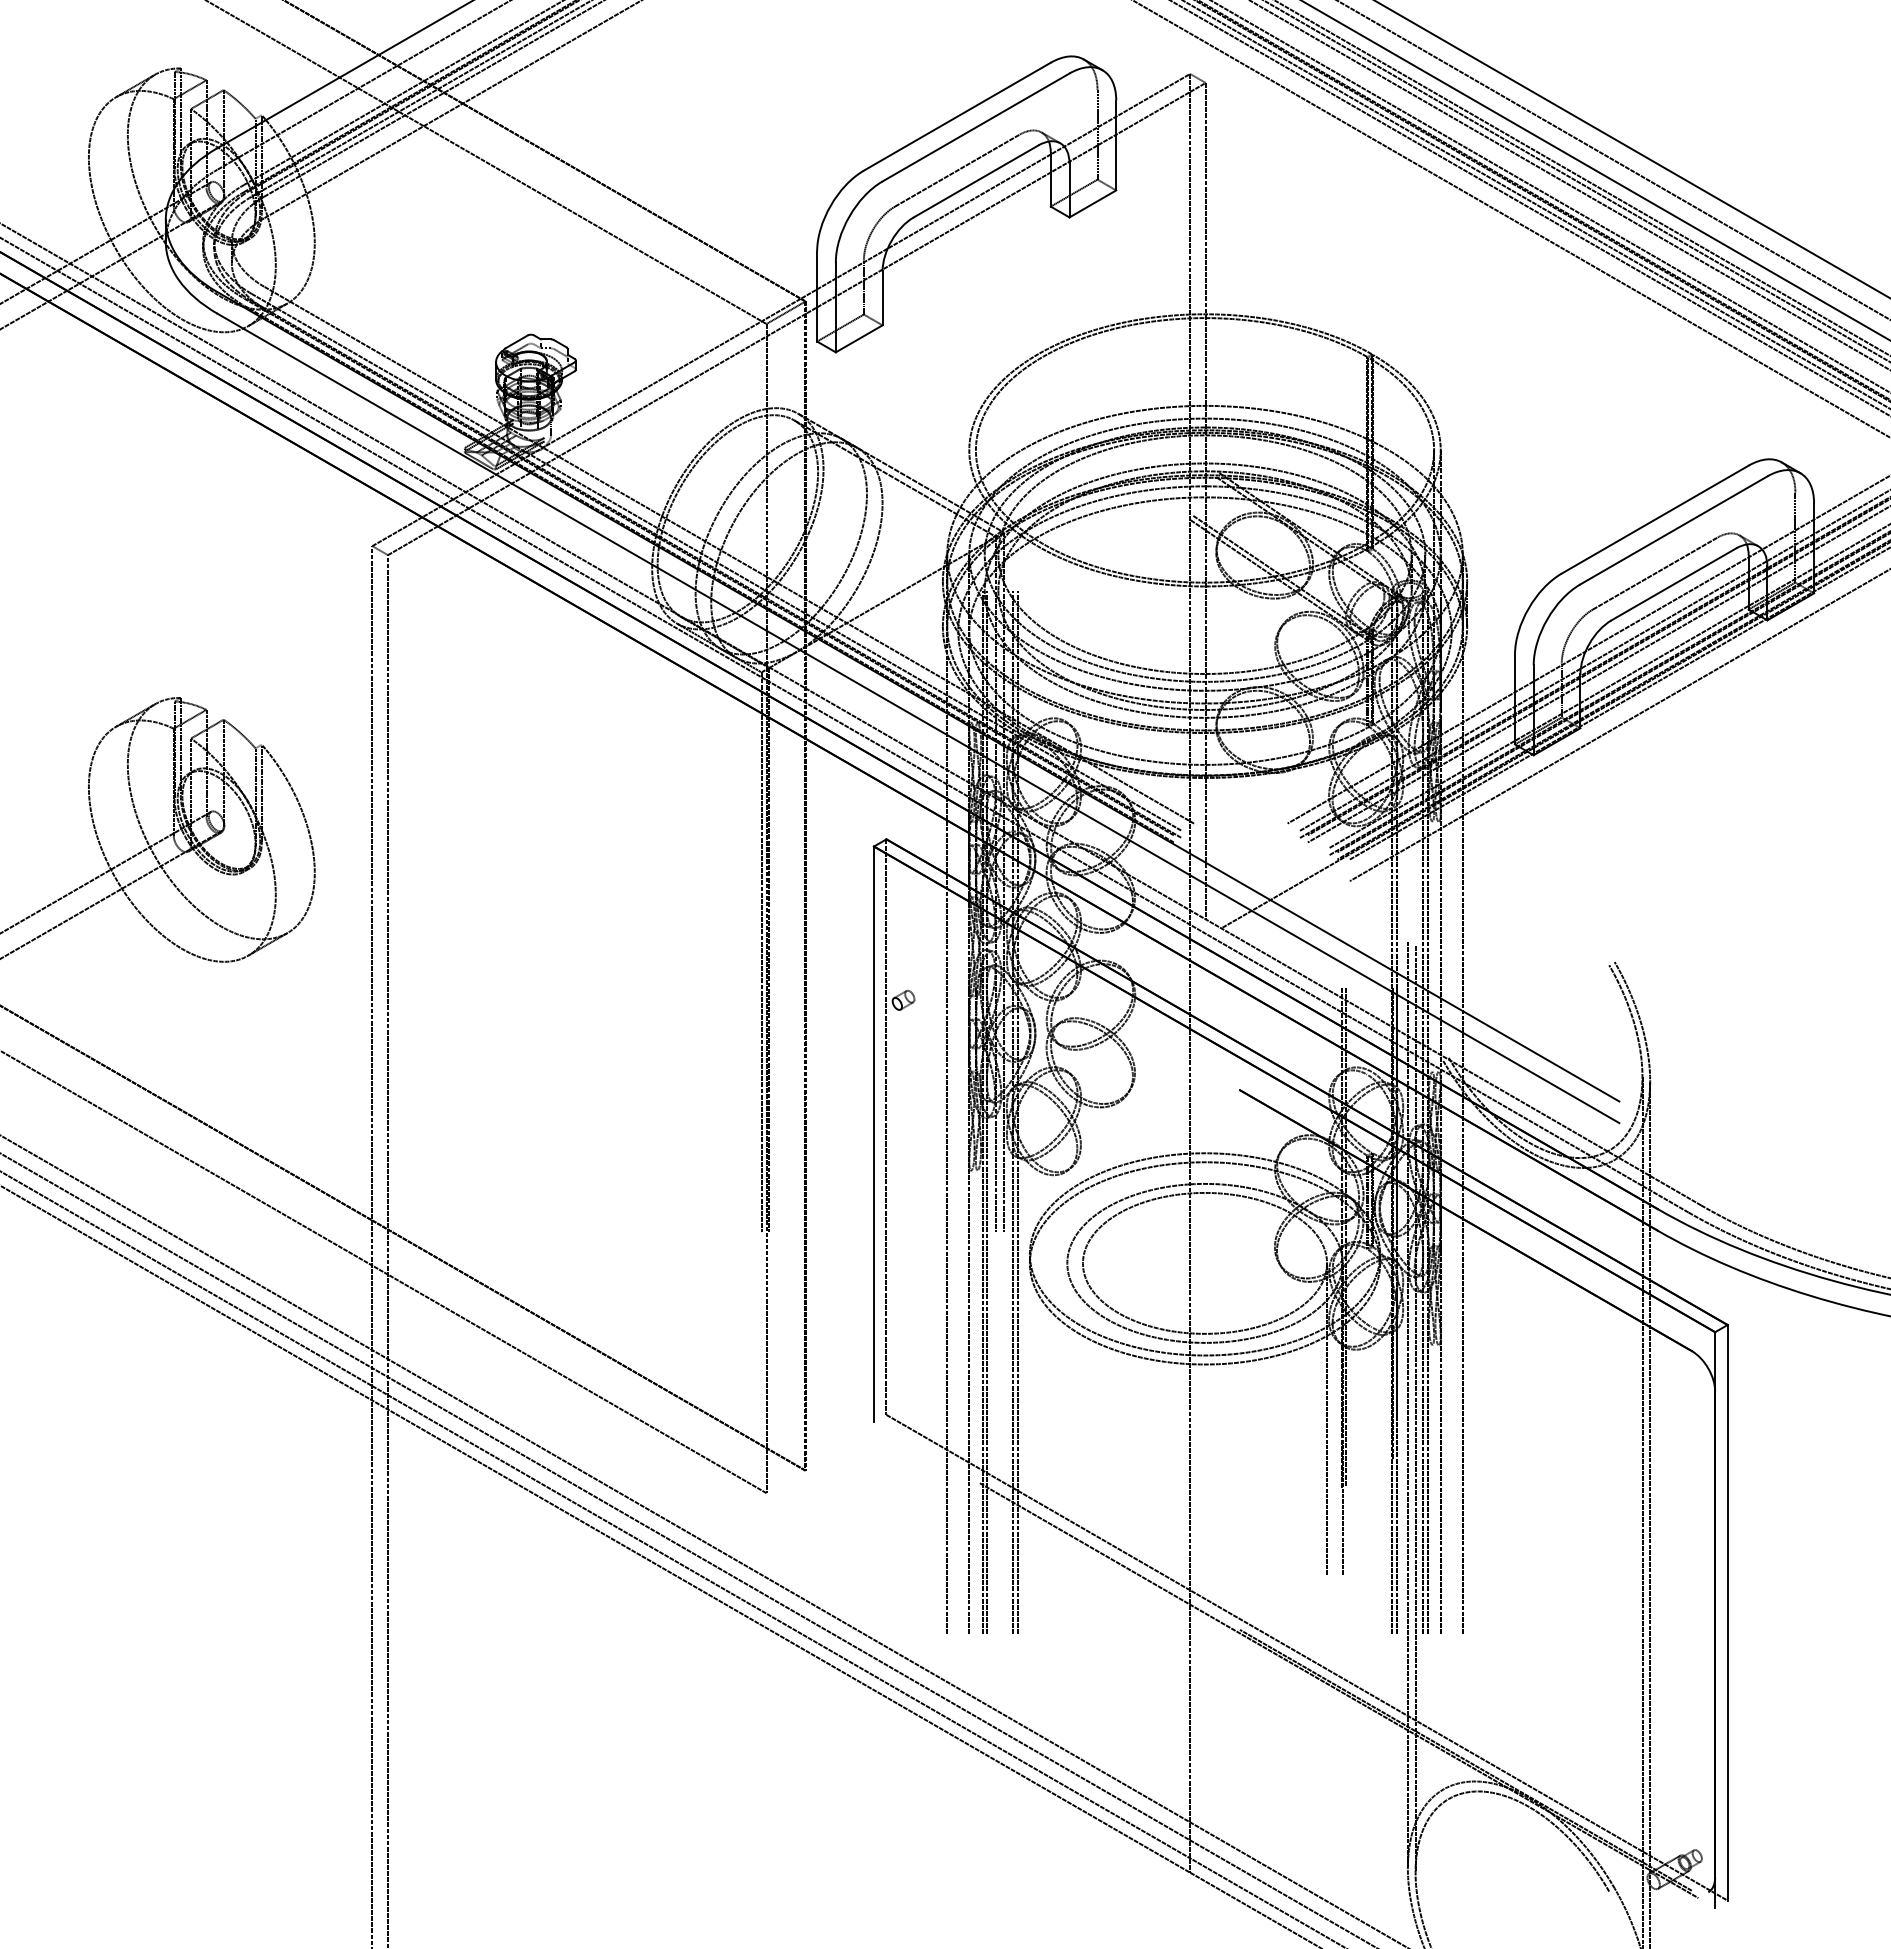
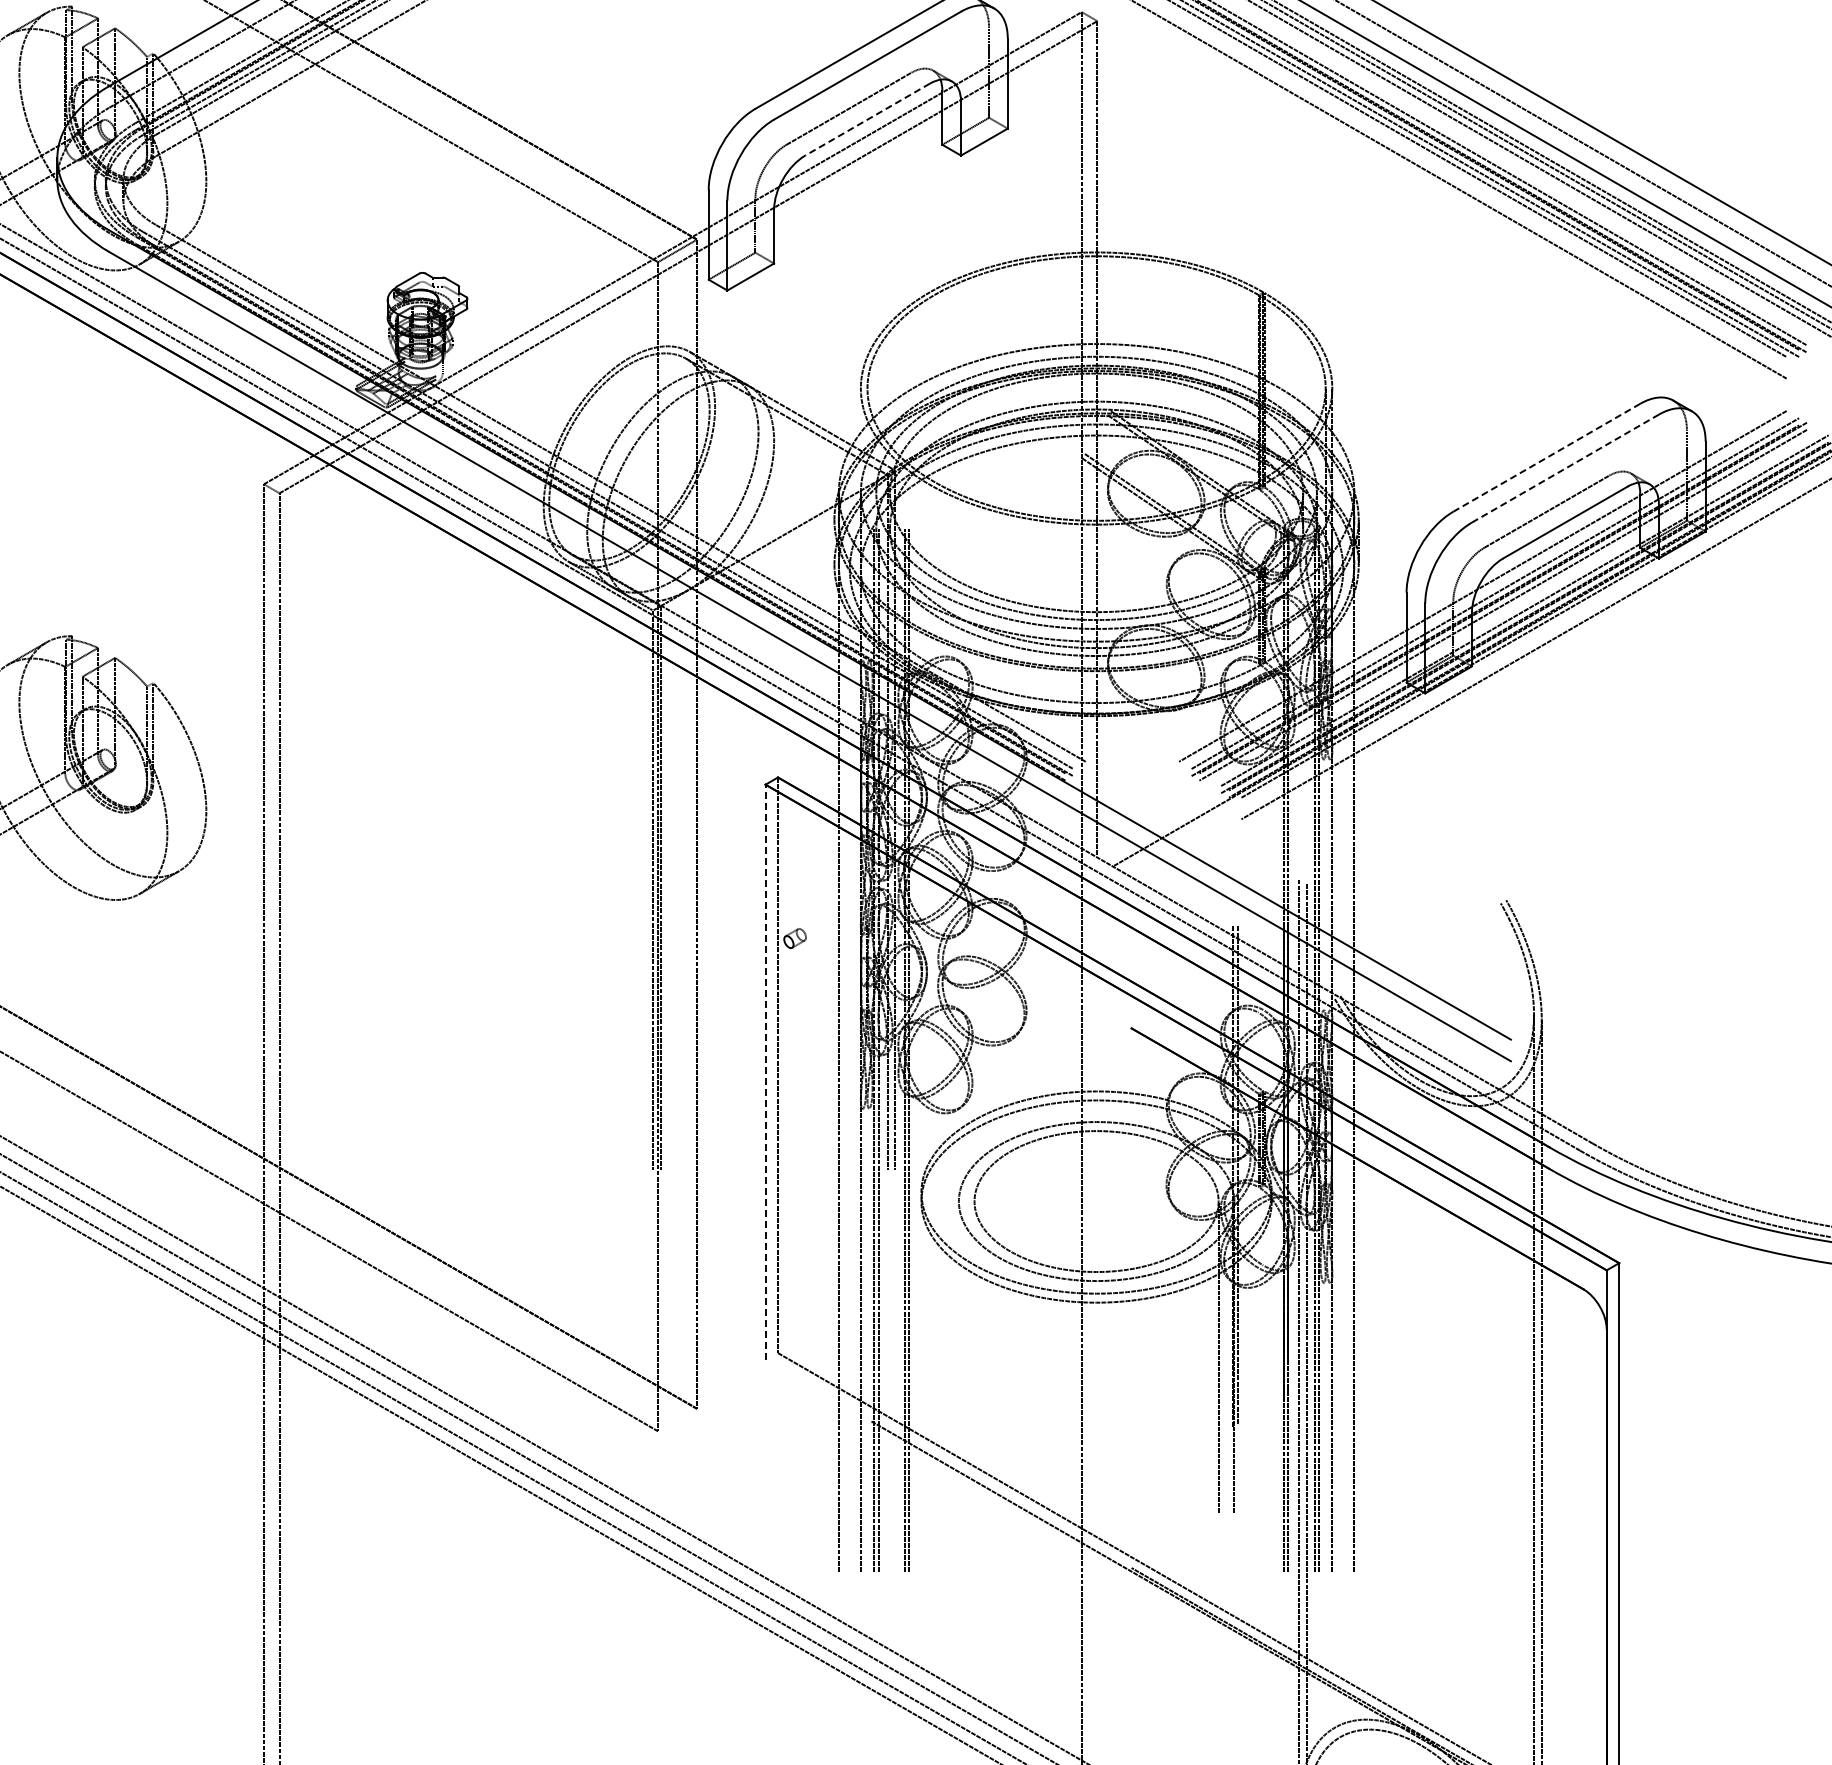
line: (976, 181) -> (868, 119), solid -> dashed
line: (1655, 519) -> (1547, 457), solid -> dashed
line: (1673, 530) -> (1565, 468), solid -> dashed
line: (874, 1134) -> (766, 1072), solid -> dashed

